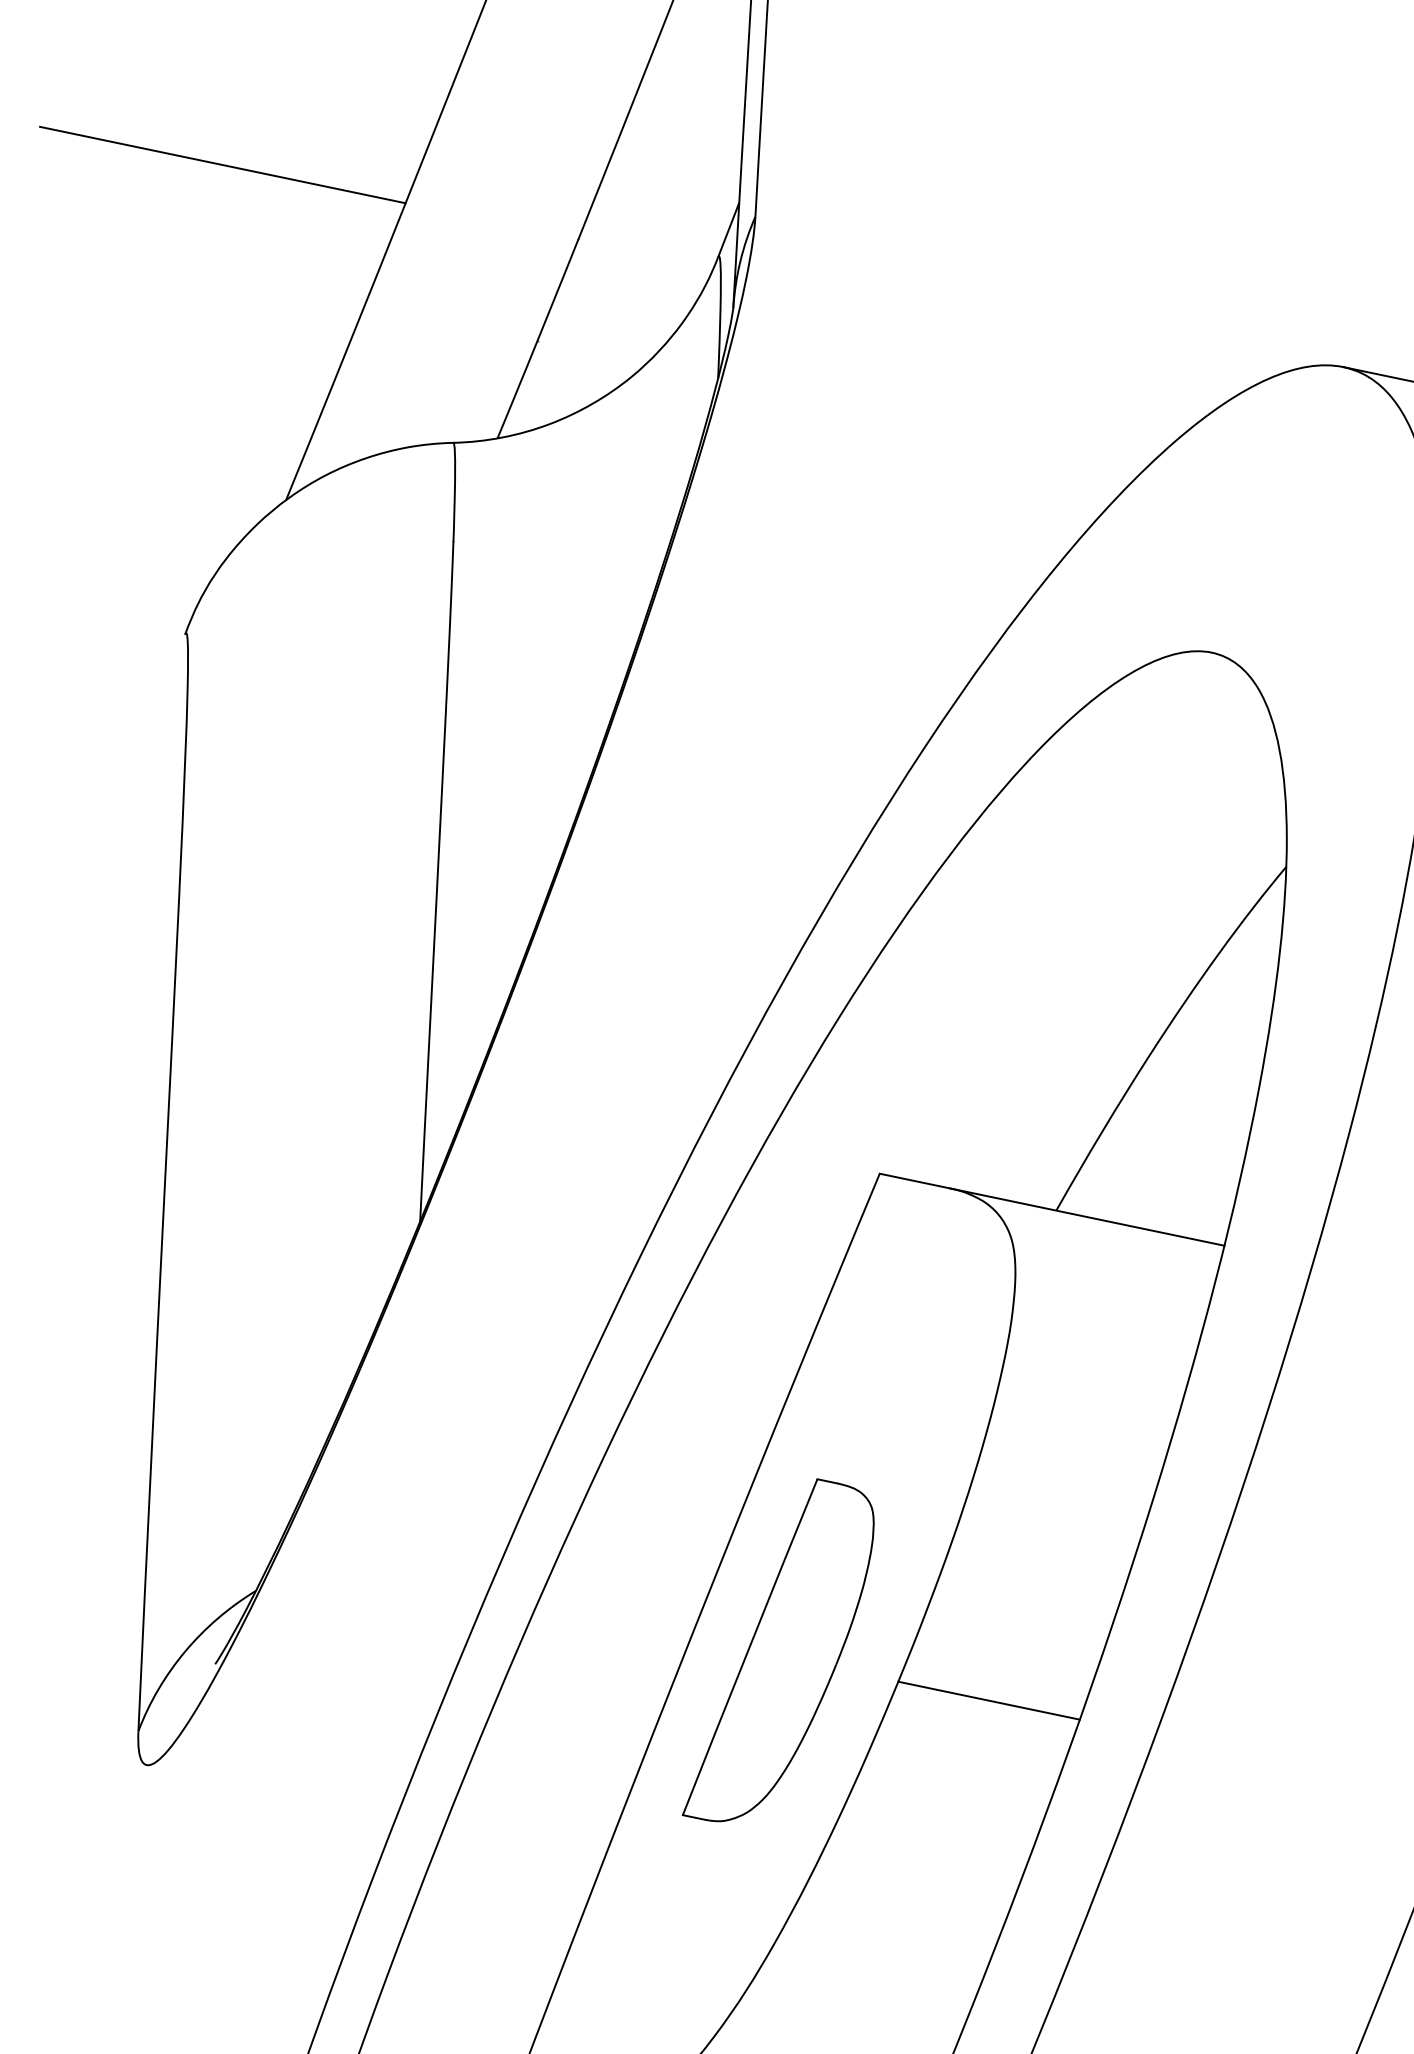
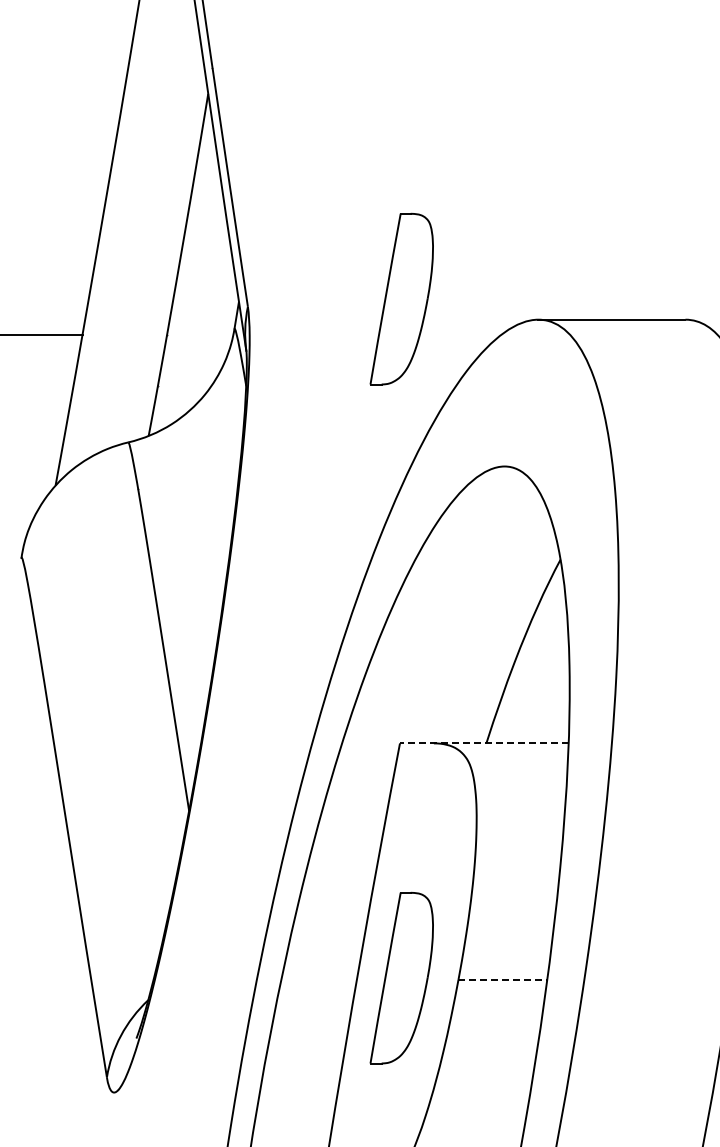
part: (1072, 265) -> (401, 298), added
line: (1050, 1209) -> (483, 743), solid -> dashed
line: (990, 1700) -> (503, 979), solid -> dashed

